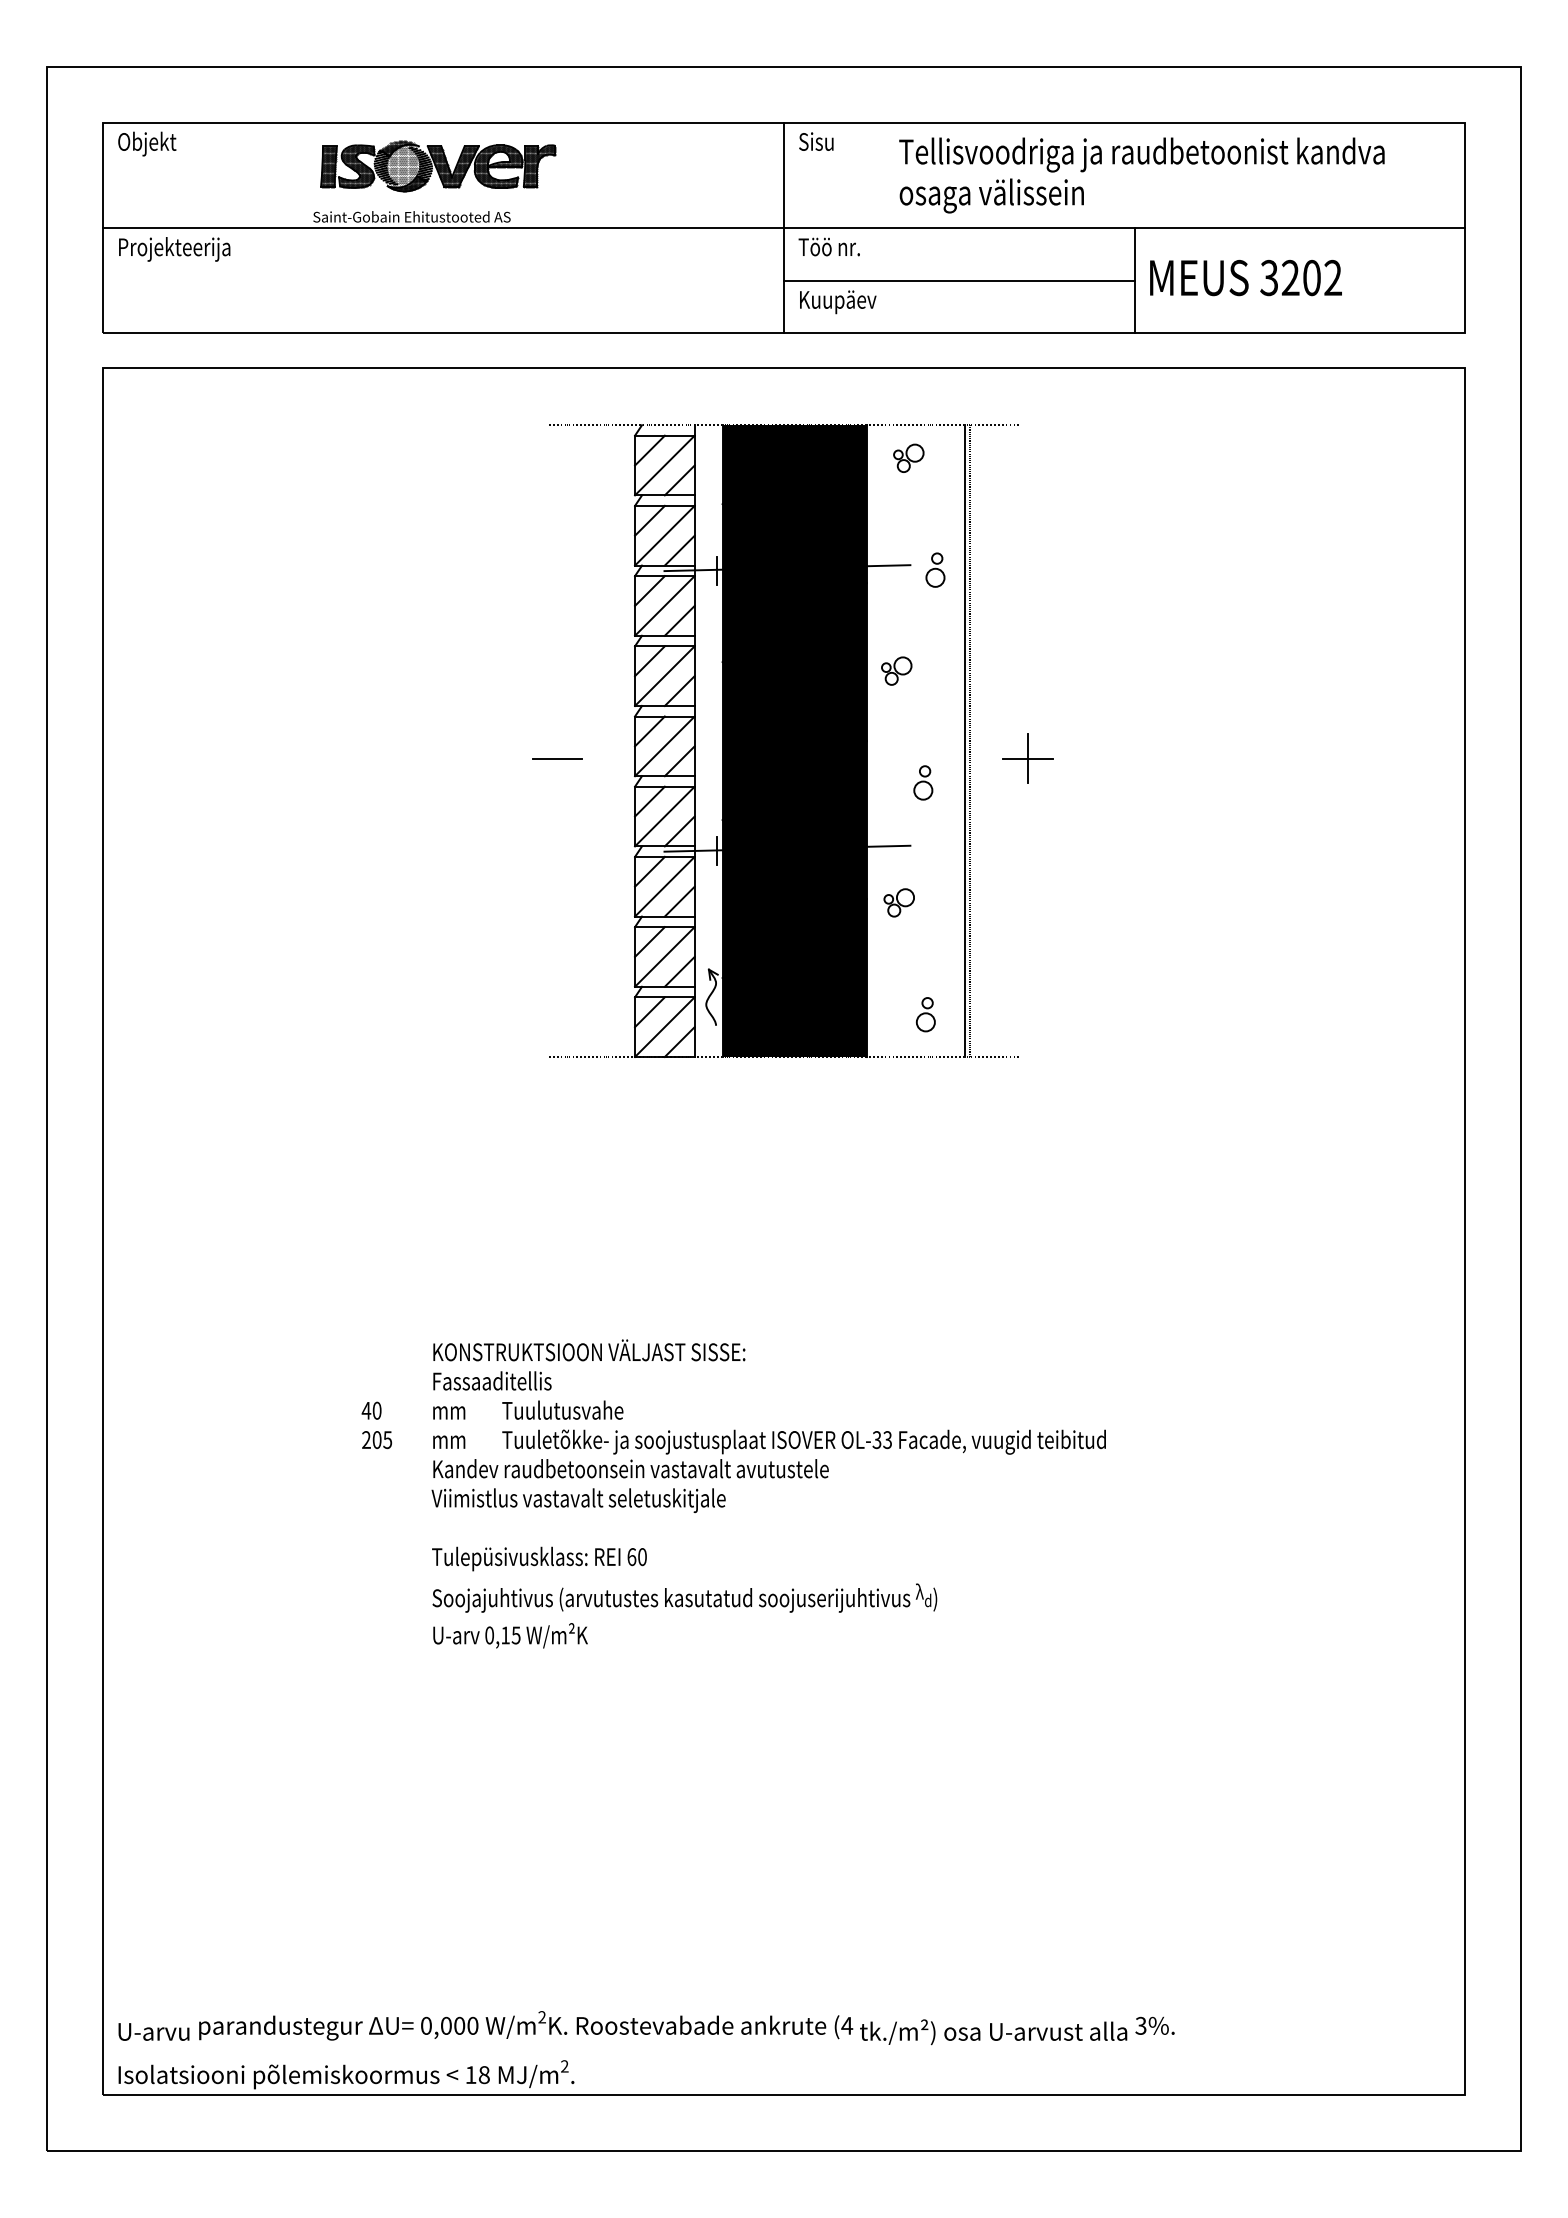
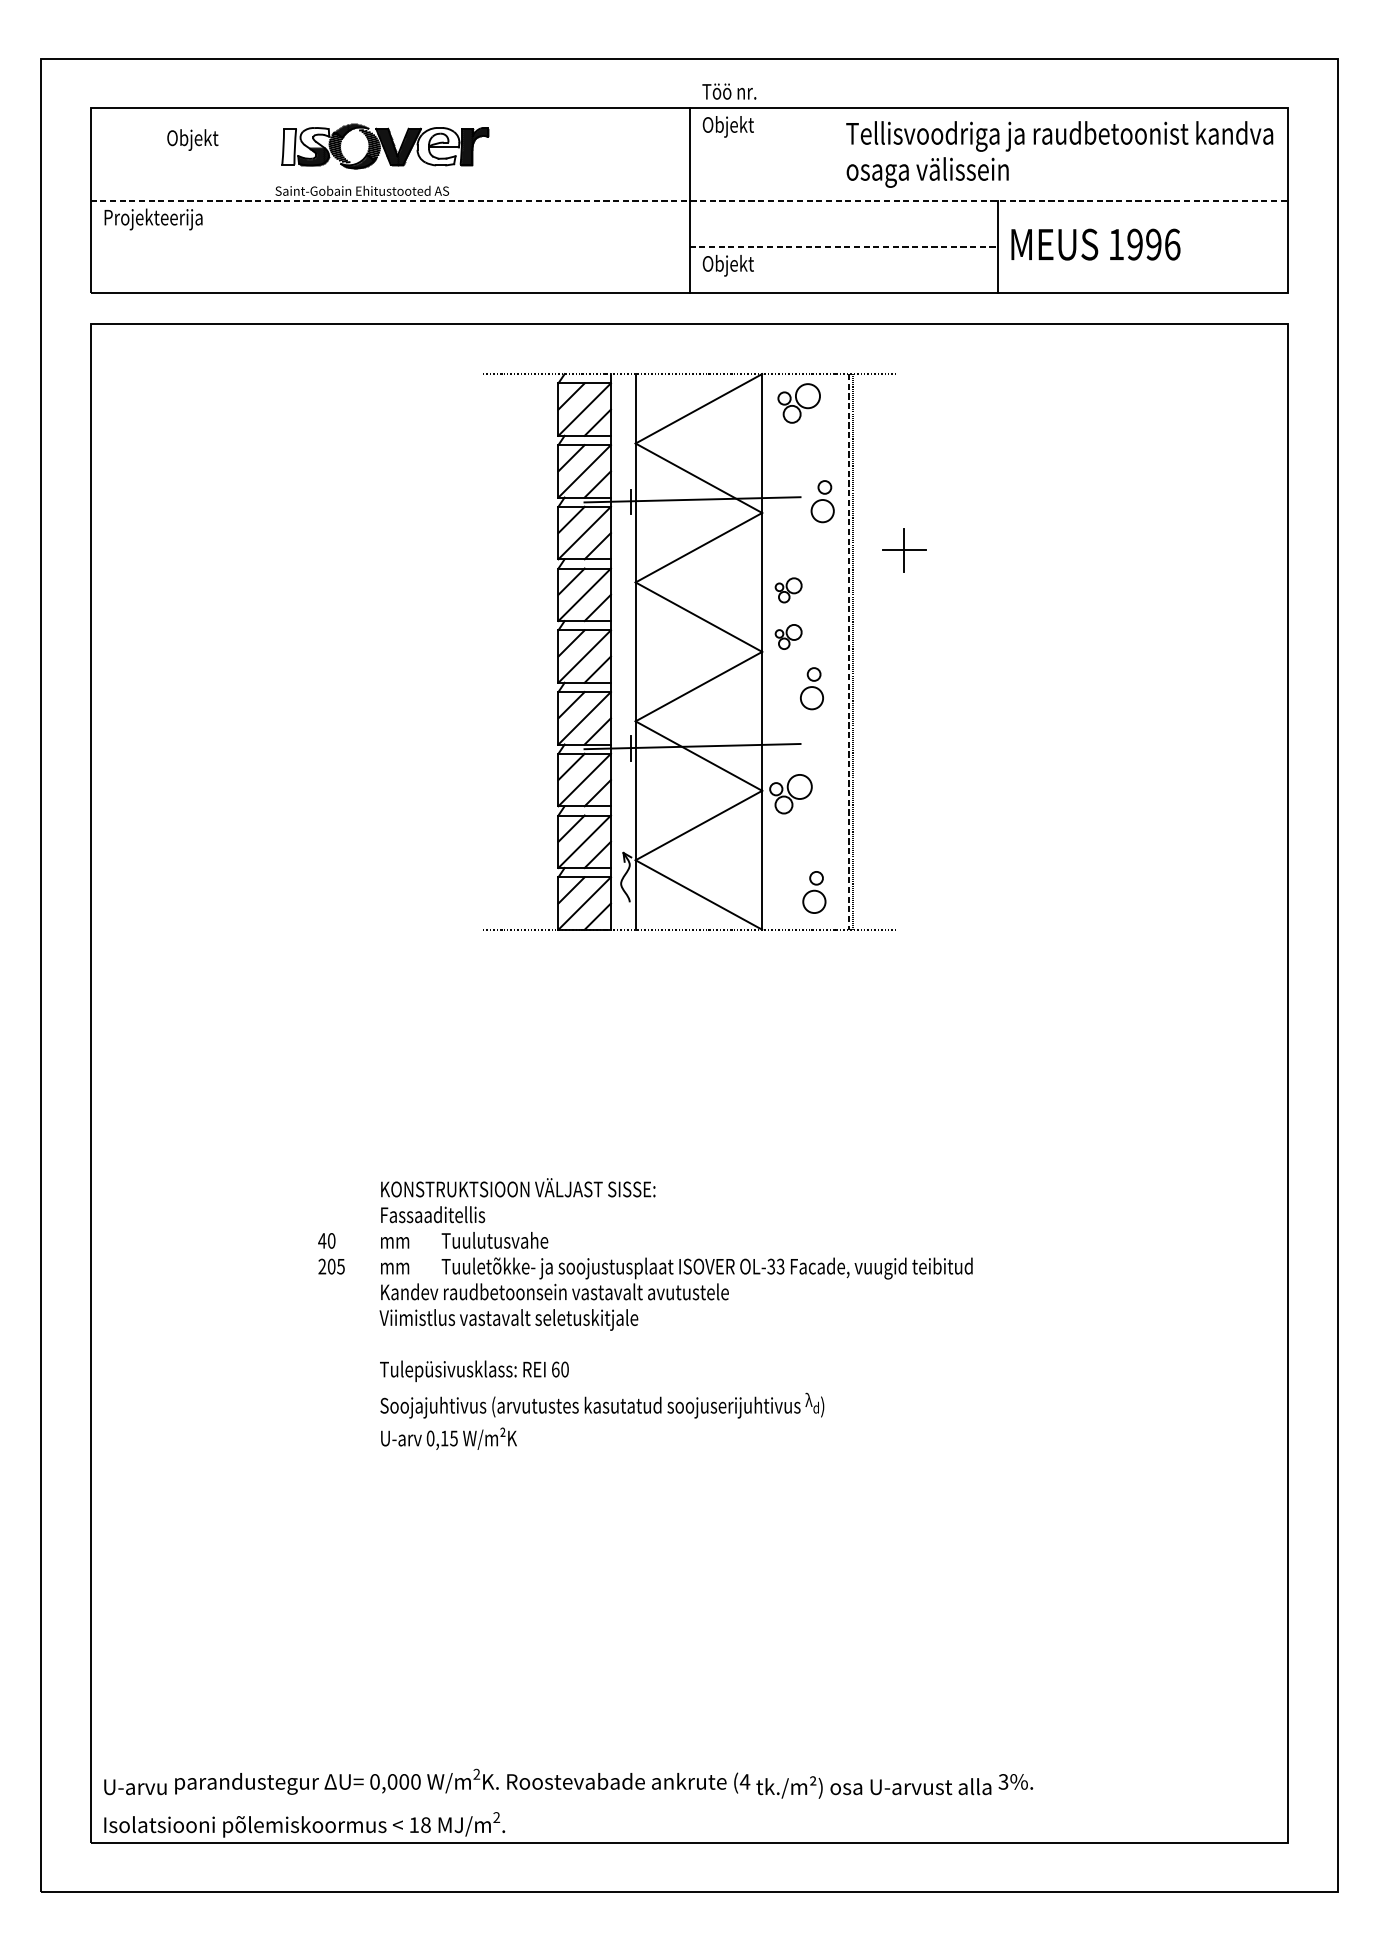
text: (147, 143) -> (193, 139), moved
text: (828, 143) -> (728, 126), Sisu -> Objekt
hatch: (357, 155) -> (314, 136), removed
hatch: (498, 165) -> (438, 145), removed
hatch: (328, 166) -> (288, 146), removed
hatch: (403, 166) -> (354, 146), removed
text: (1141, 175) -> (1059, 154), moved
line: (783, 227) -> (689, 200), solid -> dashed
text: (828, 246) -> (728, 91), moved
text: (1301, 277) -> (1144, 244), 3202 -> 1996
line: (959, 280) -> (843, 246), solid -> dashed
text: (837, 301) -> (736, 265), Kuupäev -> Objekt
part: (908, 457) -> (798, 402), size x1.6
part: (935, 569) -> (822, 501), size x1.4
part: (896, 723) -> (788, 636), added
fill: (794, 740) -> (698, 651), removed
line: (964, 741) -> (848, 652), solid -> dashed
line: (557, 758) -> (490, 667), removed
part: (1027, 758) -> (903, 550), moved
part: (923, 782) -> (812, 688), size x1.4
part: (898, 902) -> (790, 793), size x1.6
part: (925, 1014) -> (813, 892), size x1.4

